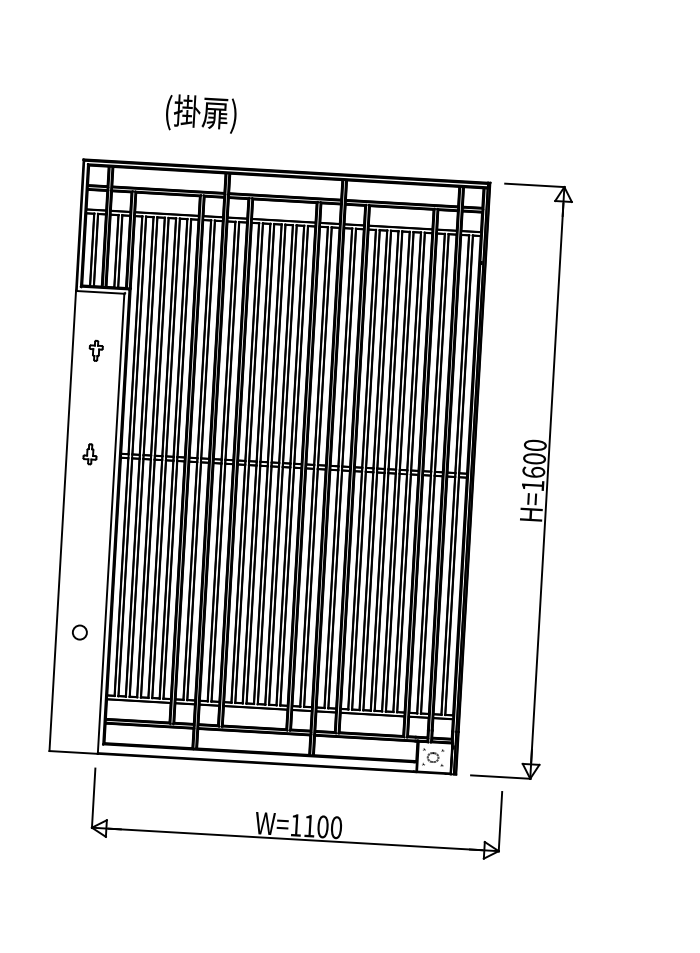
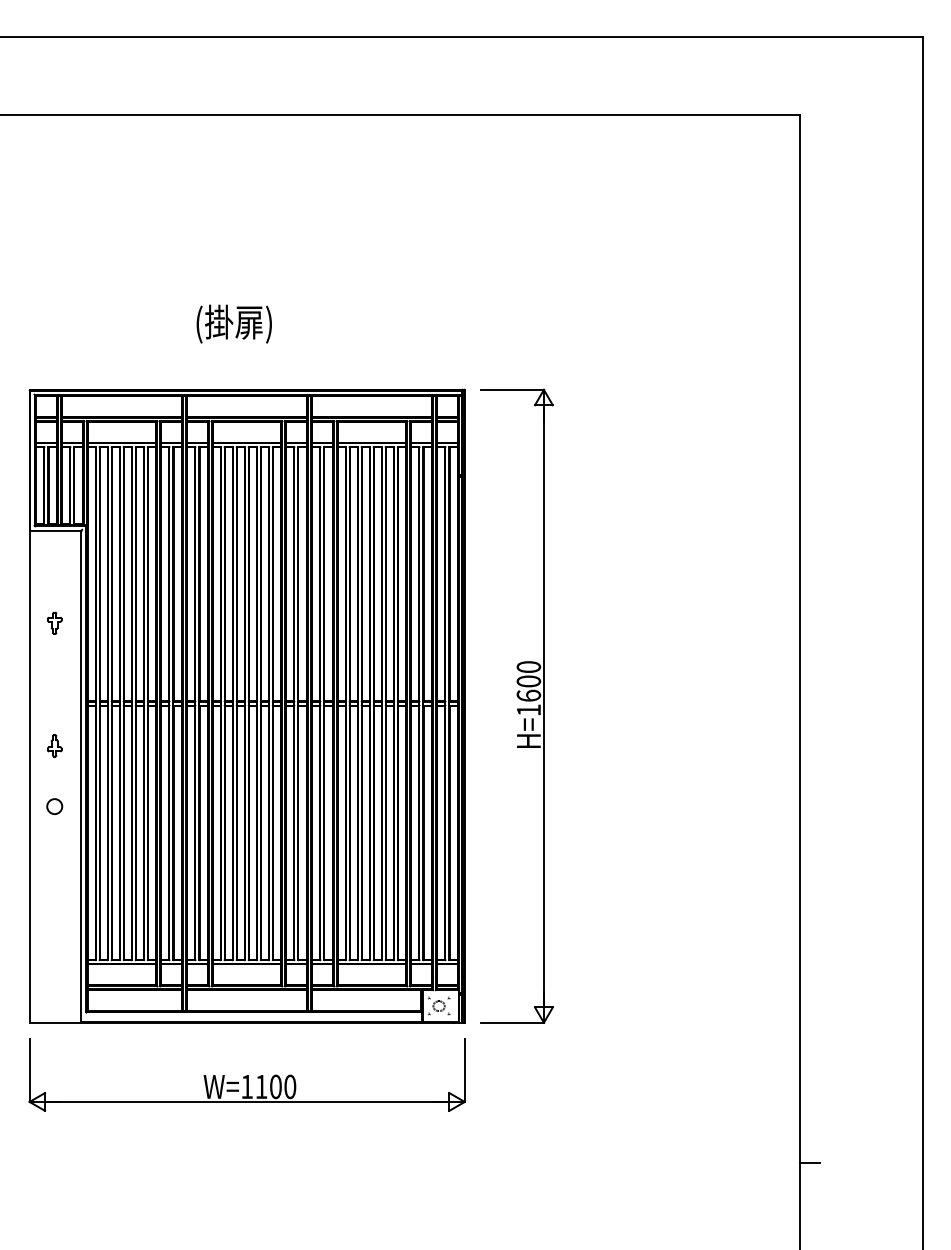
text: (200, 113) -> (233, 323), moved
part: (95, 350) -> (54, 622), moved
part: (89, 453) -> (54, 745), moved
circle: (79, 632) -> (54, 806), moved
part: (296, 813) -> (246, 1074), moved

